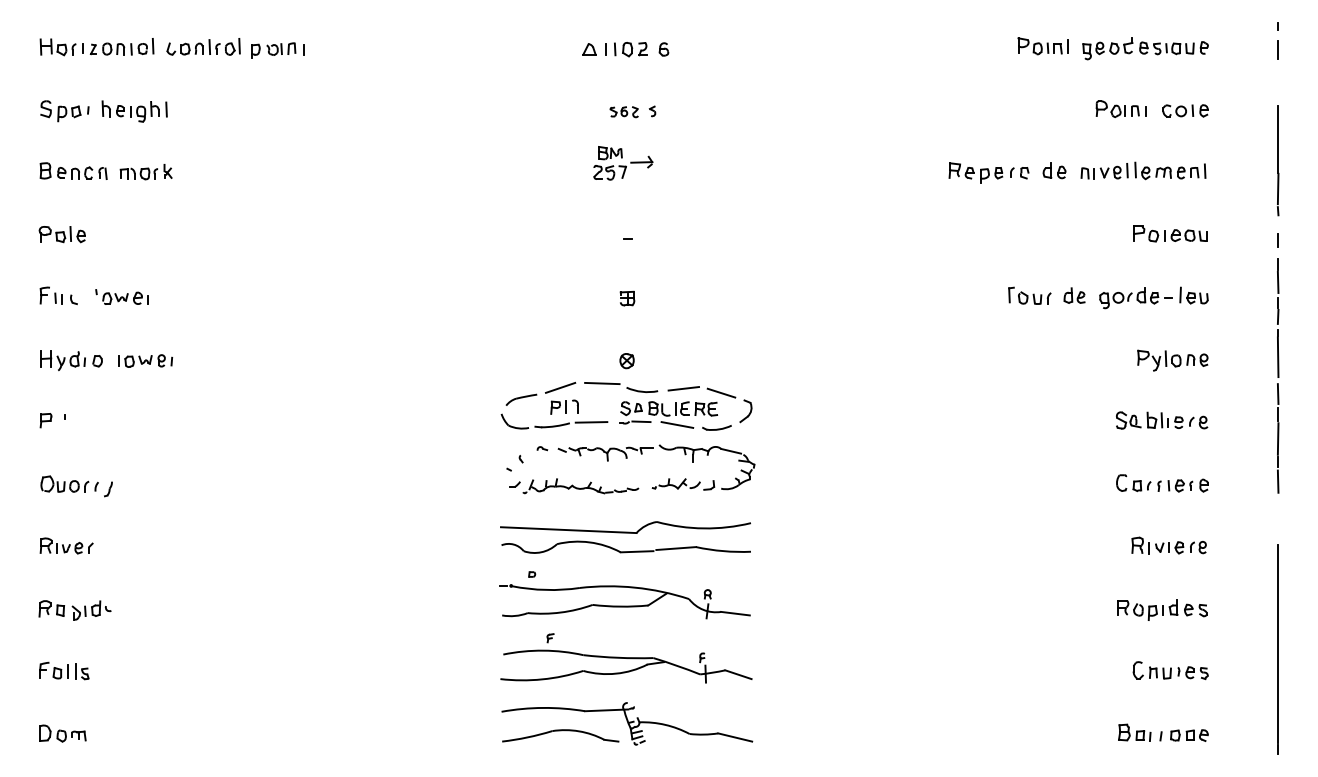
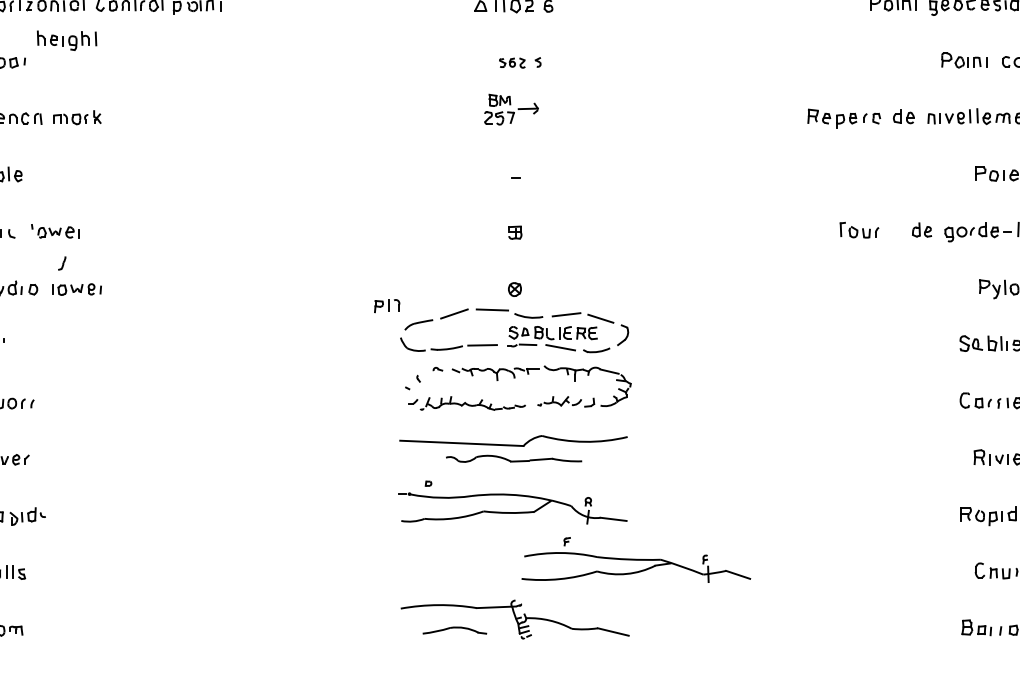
part: (134, 111) -> (66, 40), moved
part: (1029, 295) -> (859, 229), moved
part: (564, 406) -> (387, 305), moved
part: (108, 489) -> (62, 263), moved
part: (625, 546) -> (513, 458), size x0.6
part: (626, 658) -> (636, 560), moved
part: (560, 735) -> (454, 630), size x0.6

